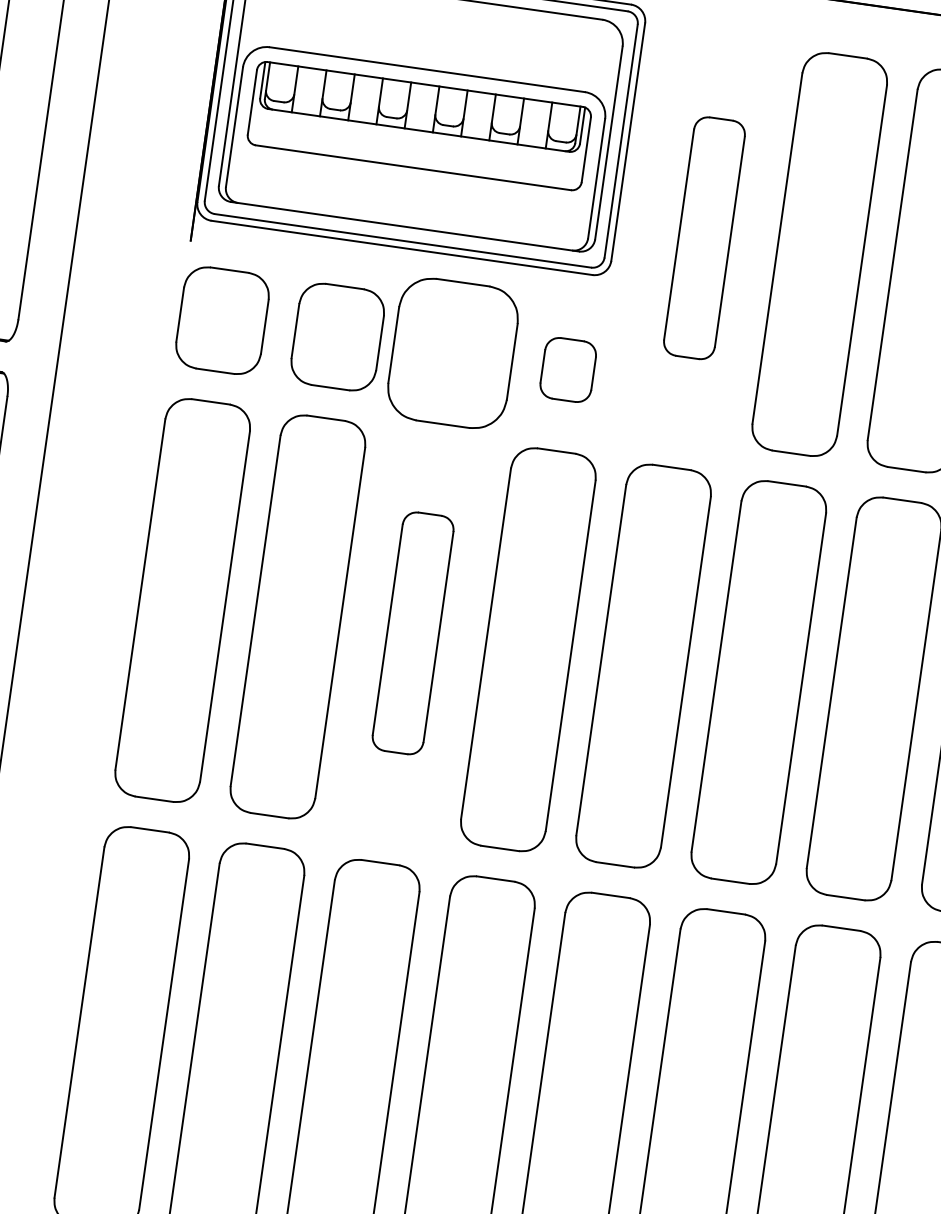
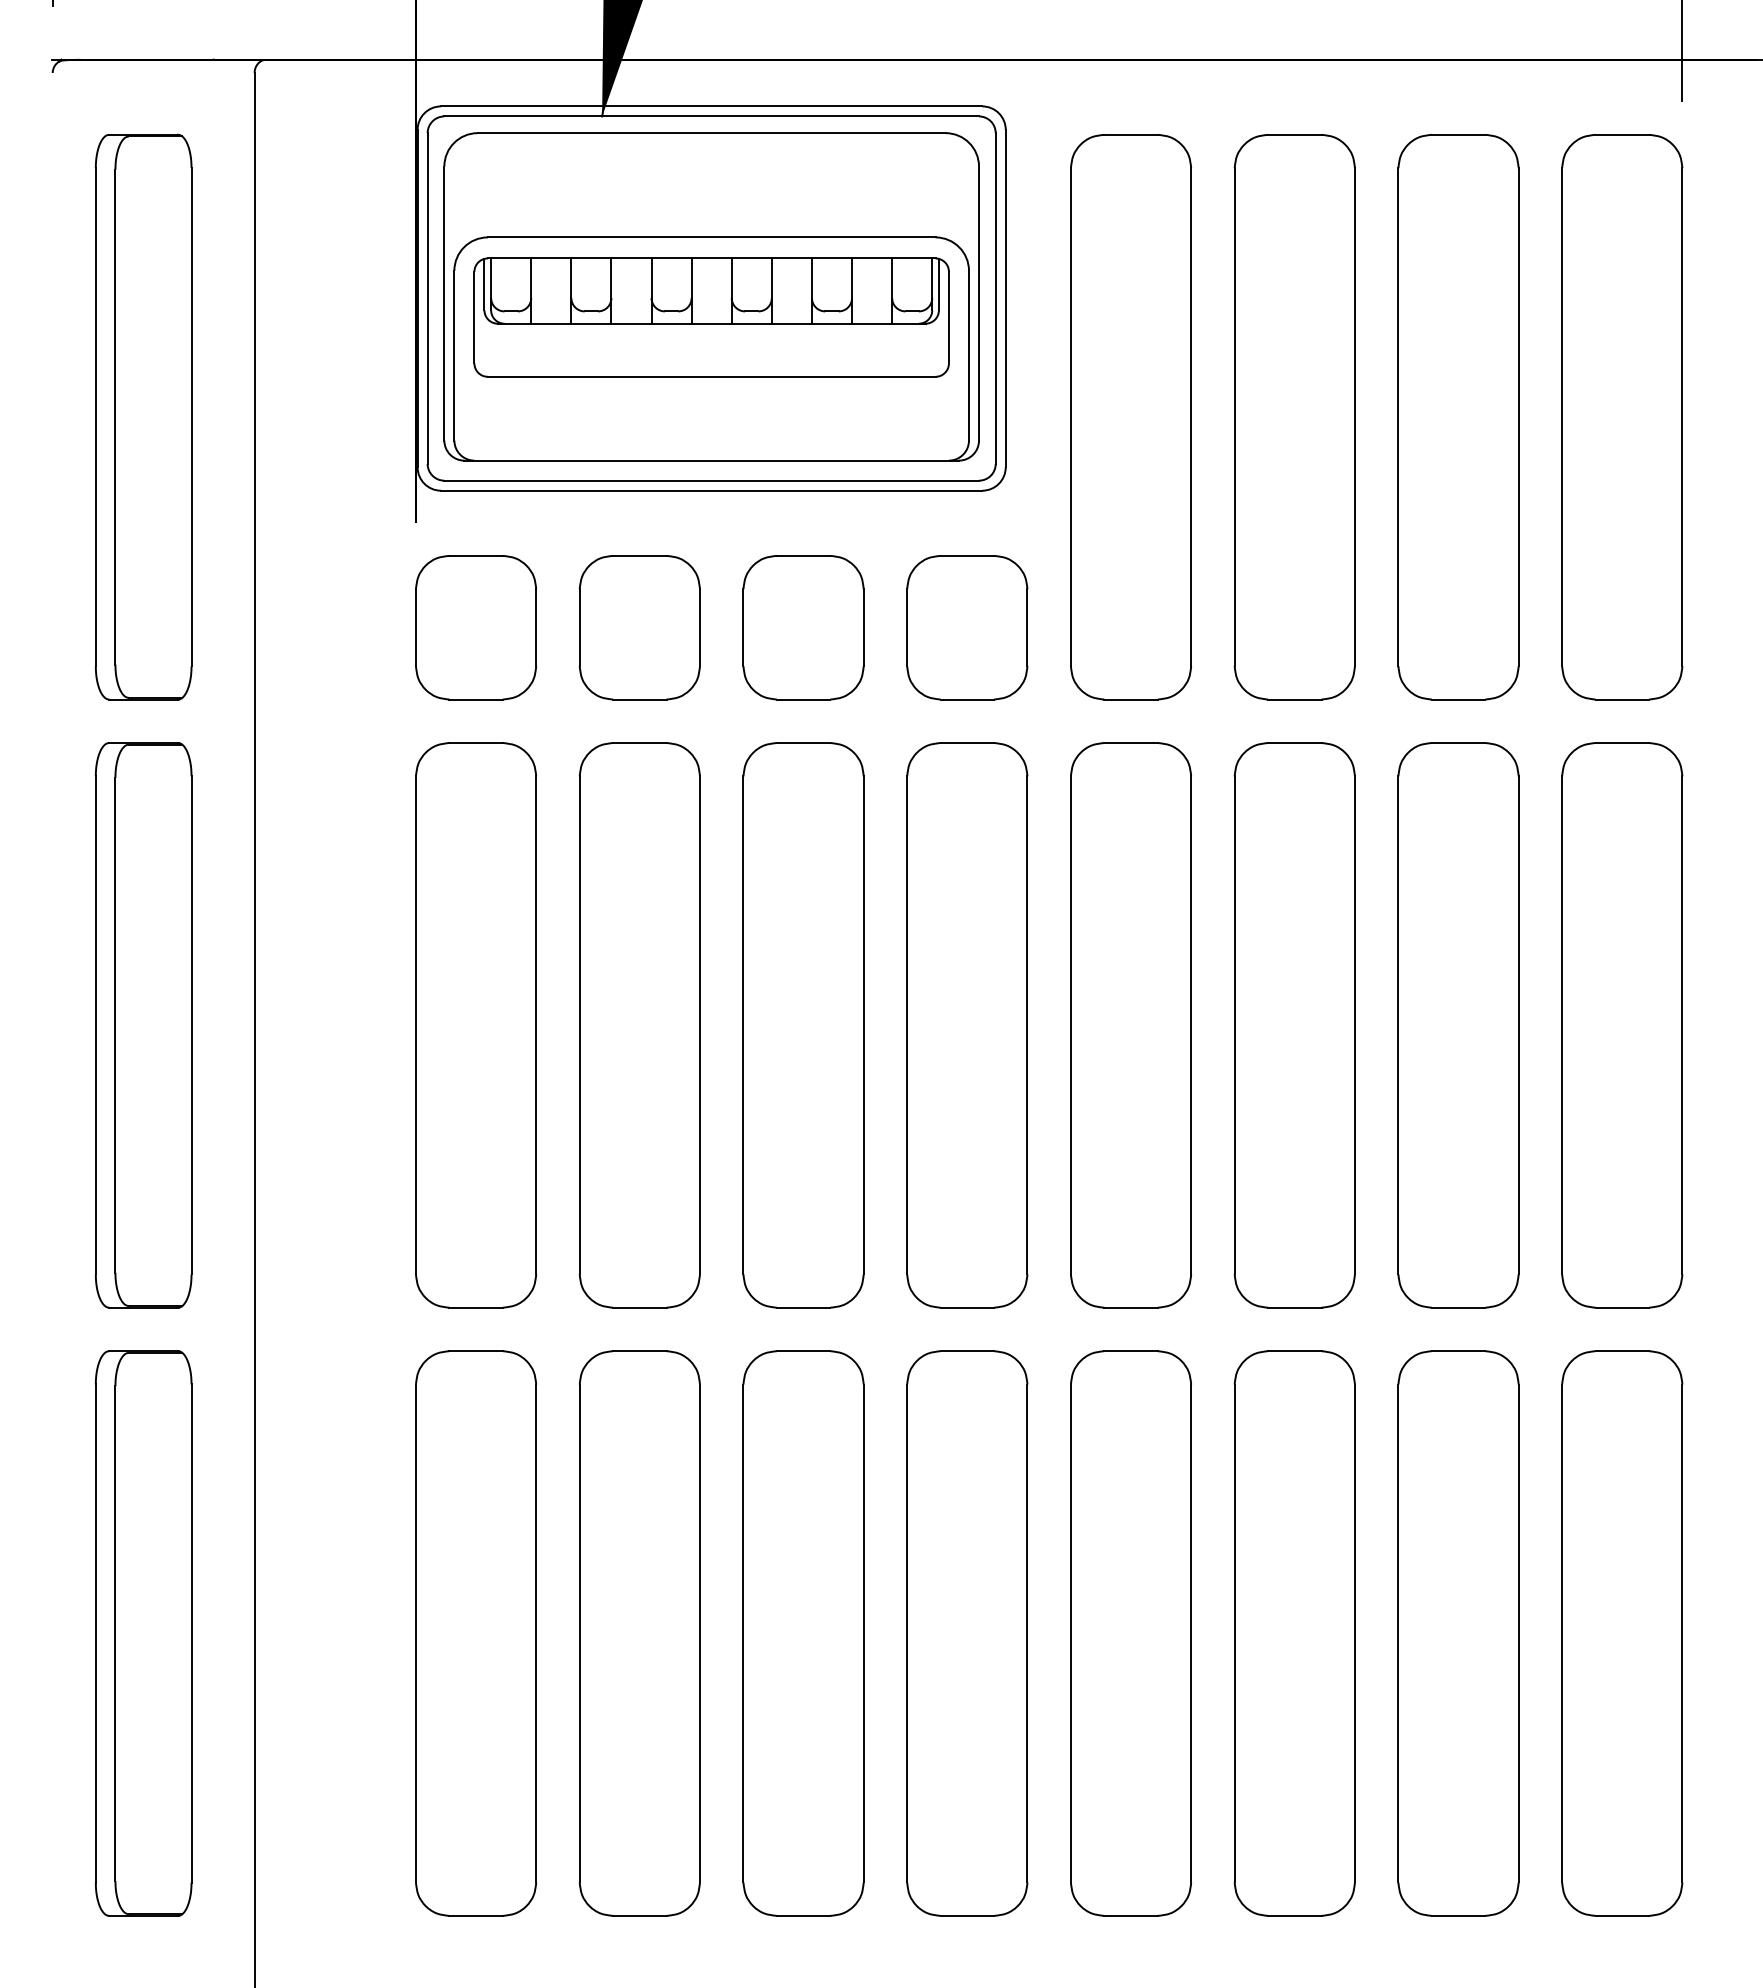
part: (704, 238) -> (1130, 417), size x1.67
part: (452, 353) -> (803, 627), size x0.71
part: (568, 369) -> (967, 627), size x1.67
part: (413, 633) -> (803, 1025), size x1.67

